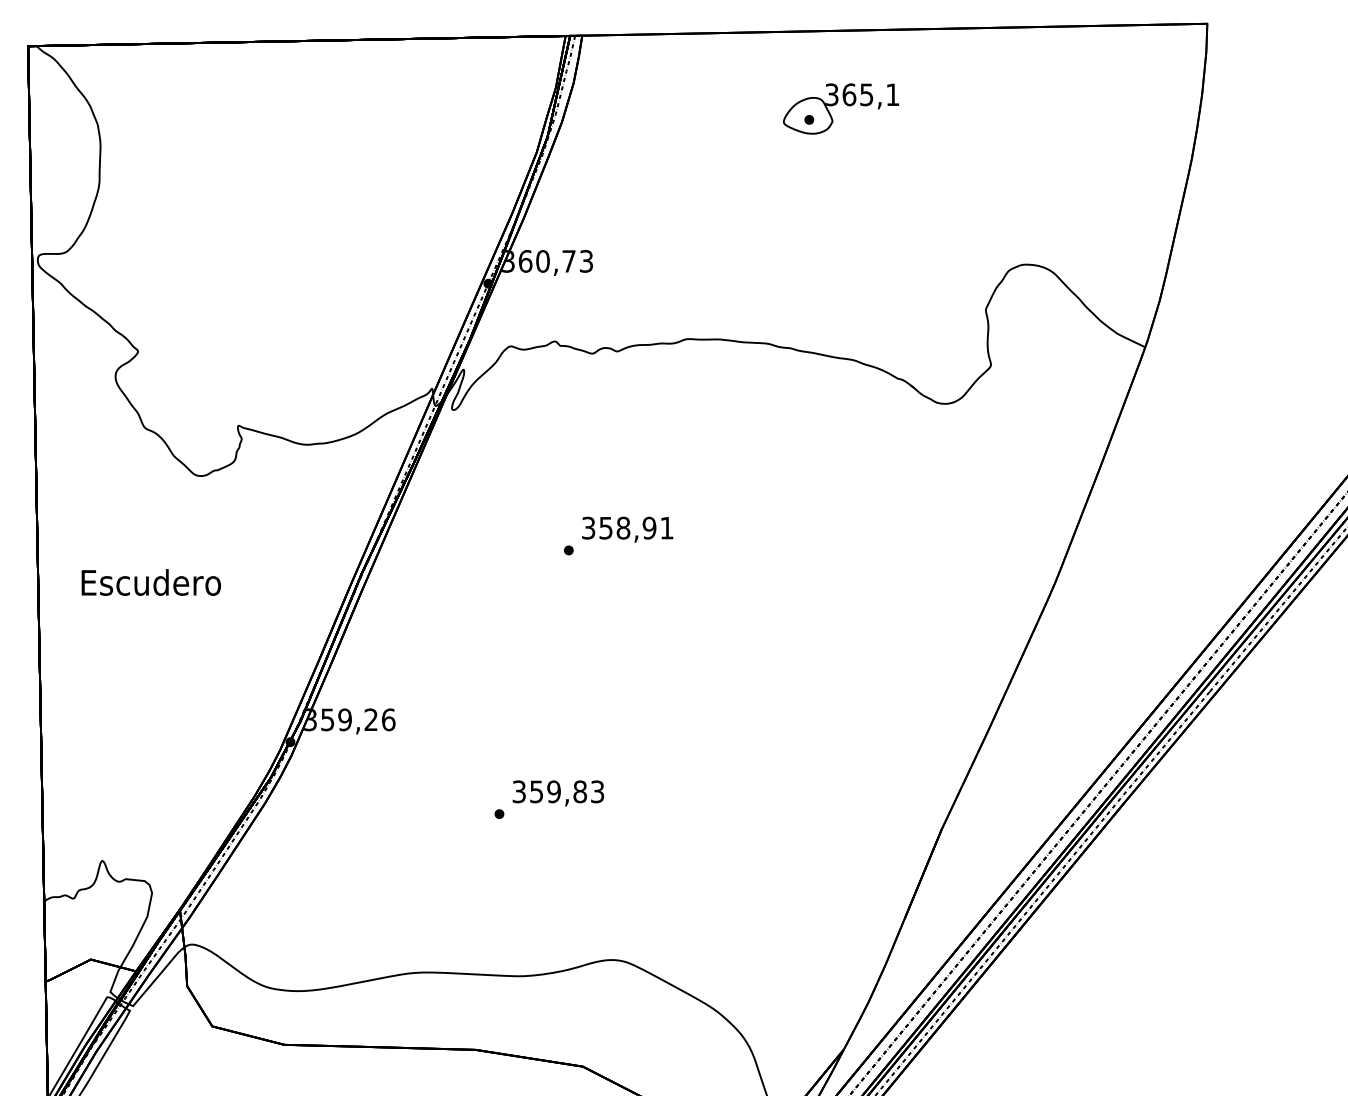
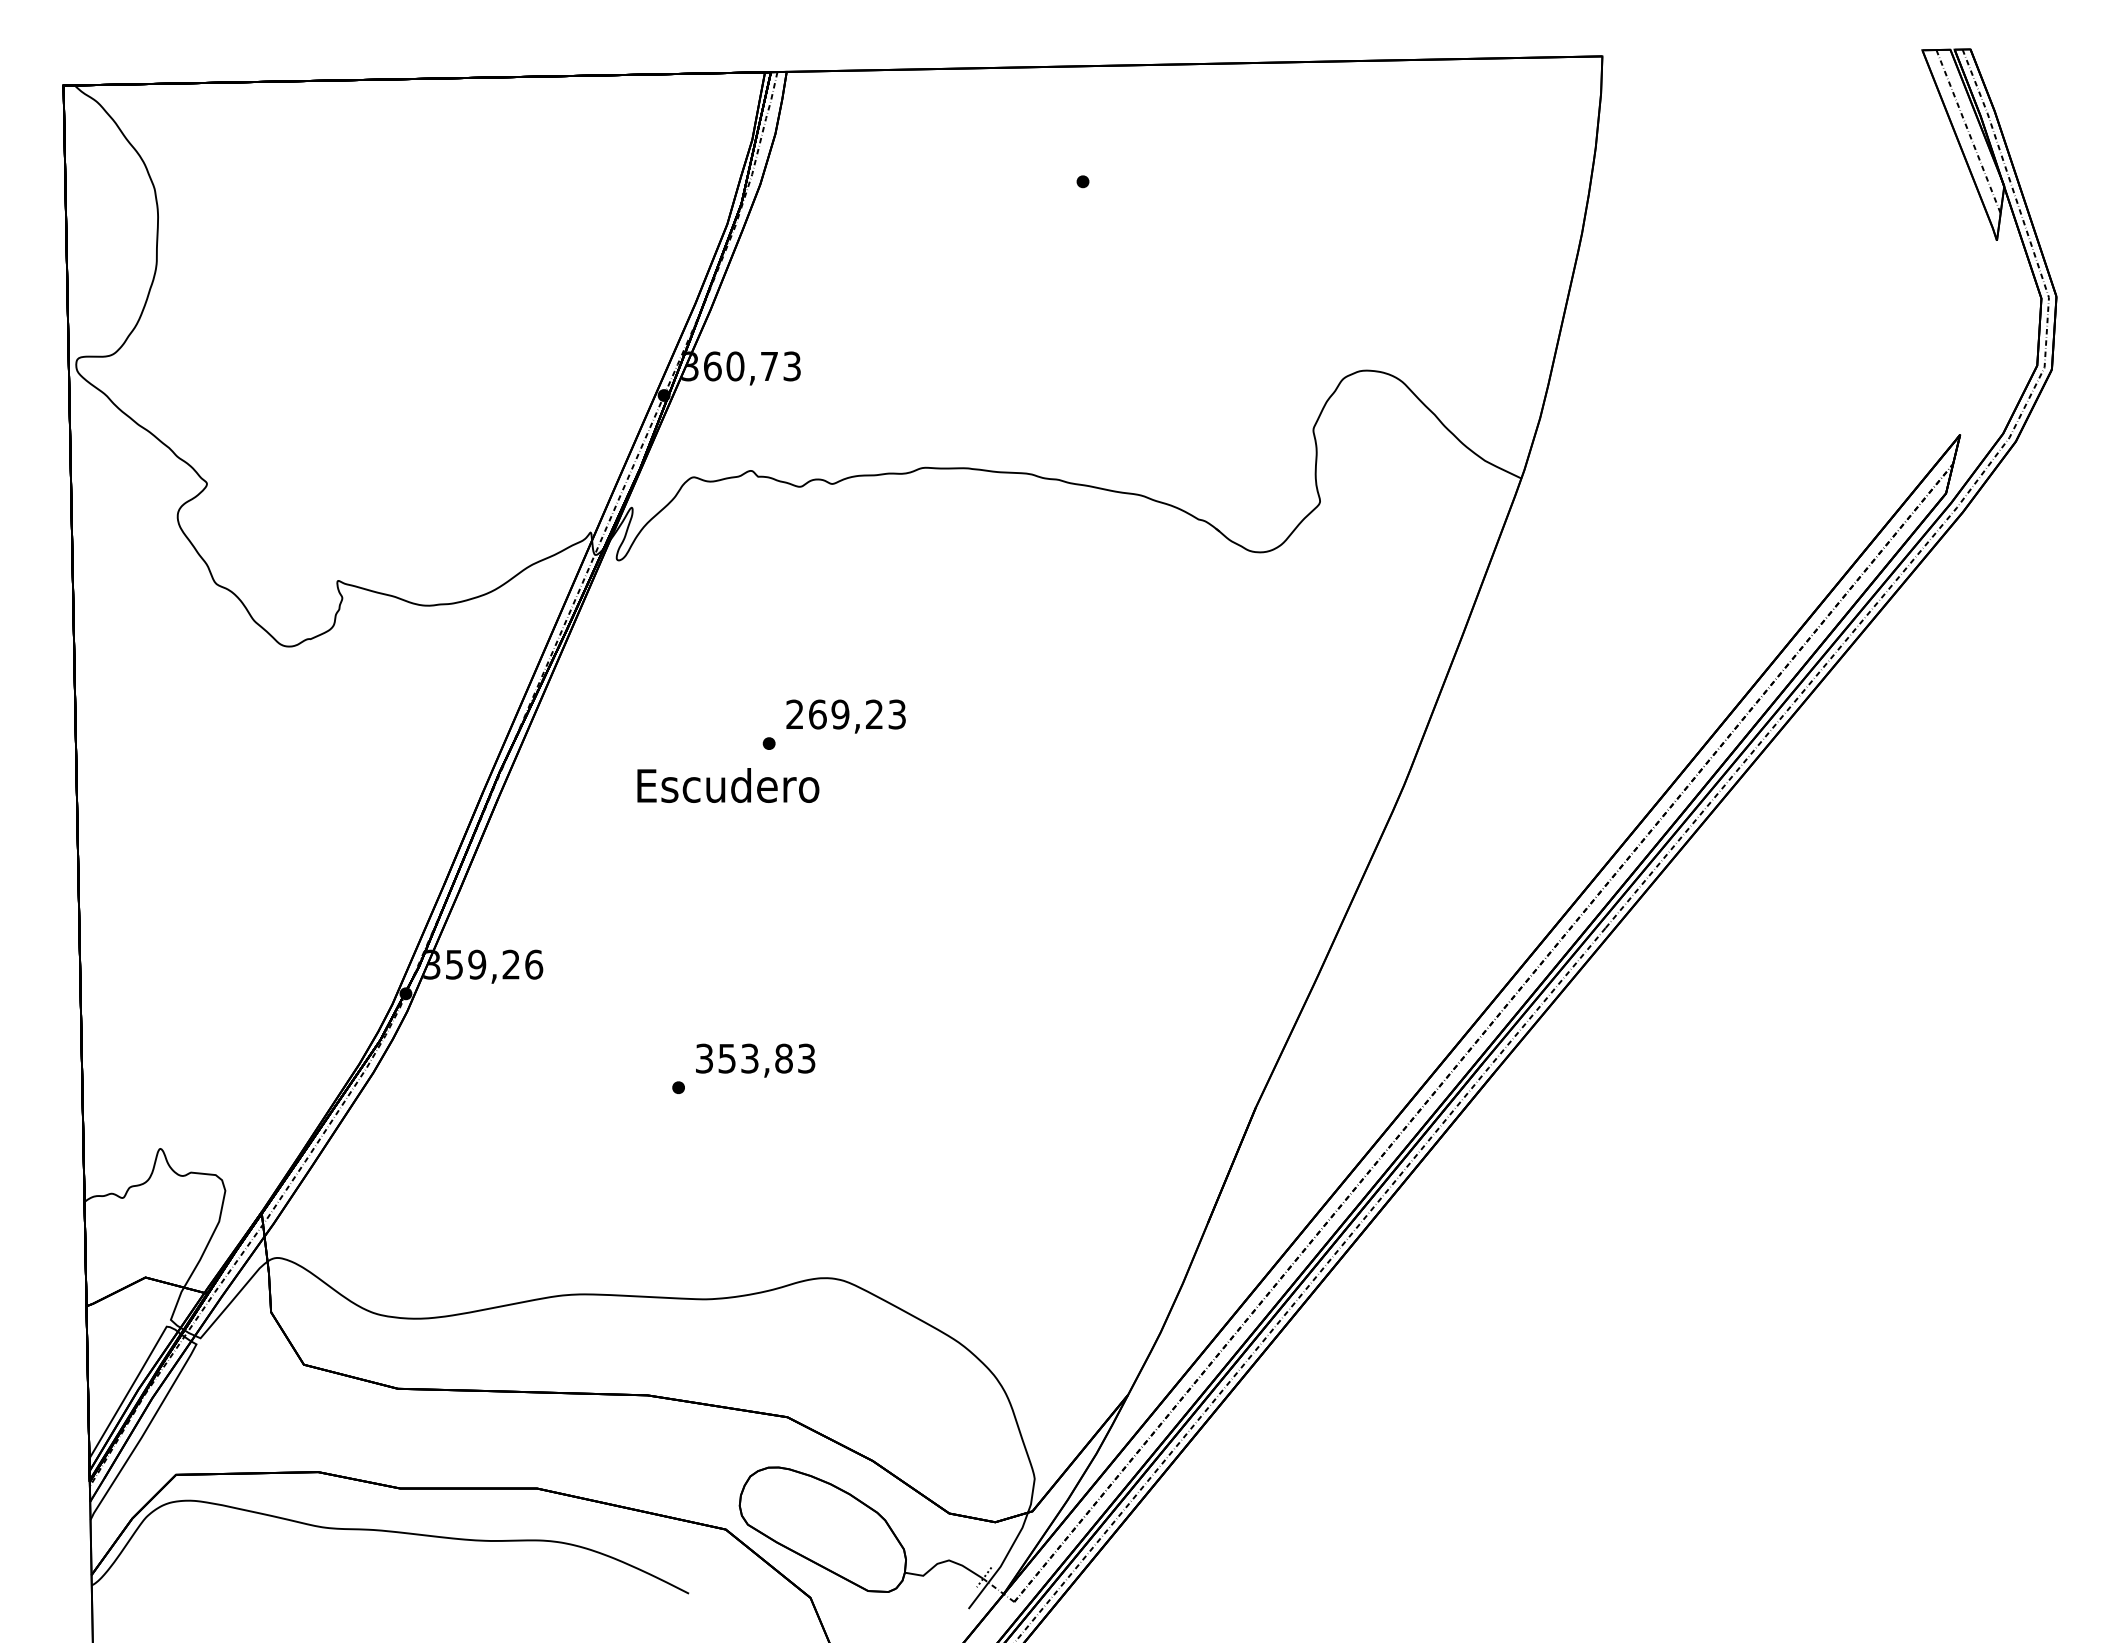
part: (844, 104) -> (1129, 161), removed
text: (627, 528) -> (845, 714), 358,91 -> 269,23
text: (151, 582) -> (728, 785), moved
text: (553, 791) -> (749, 1058), 359,83 -> 353,83

